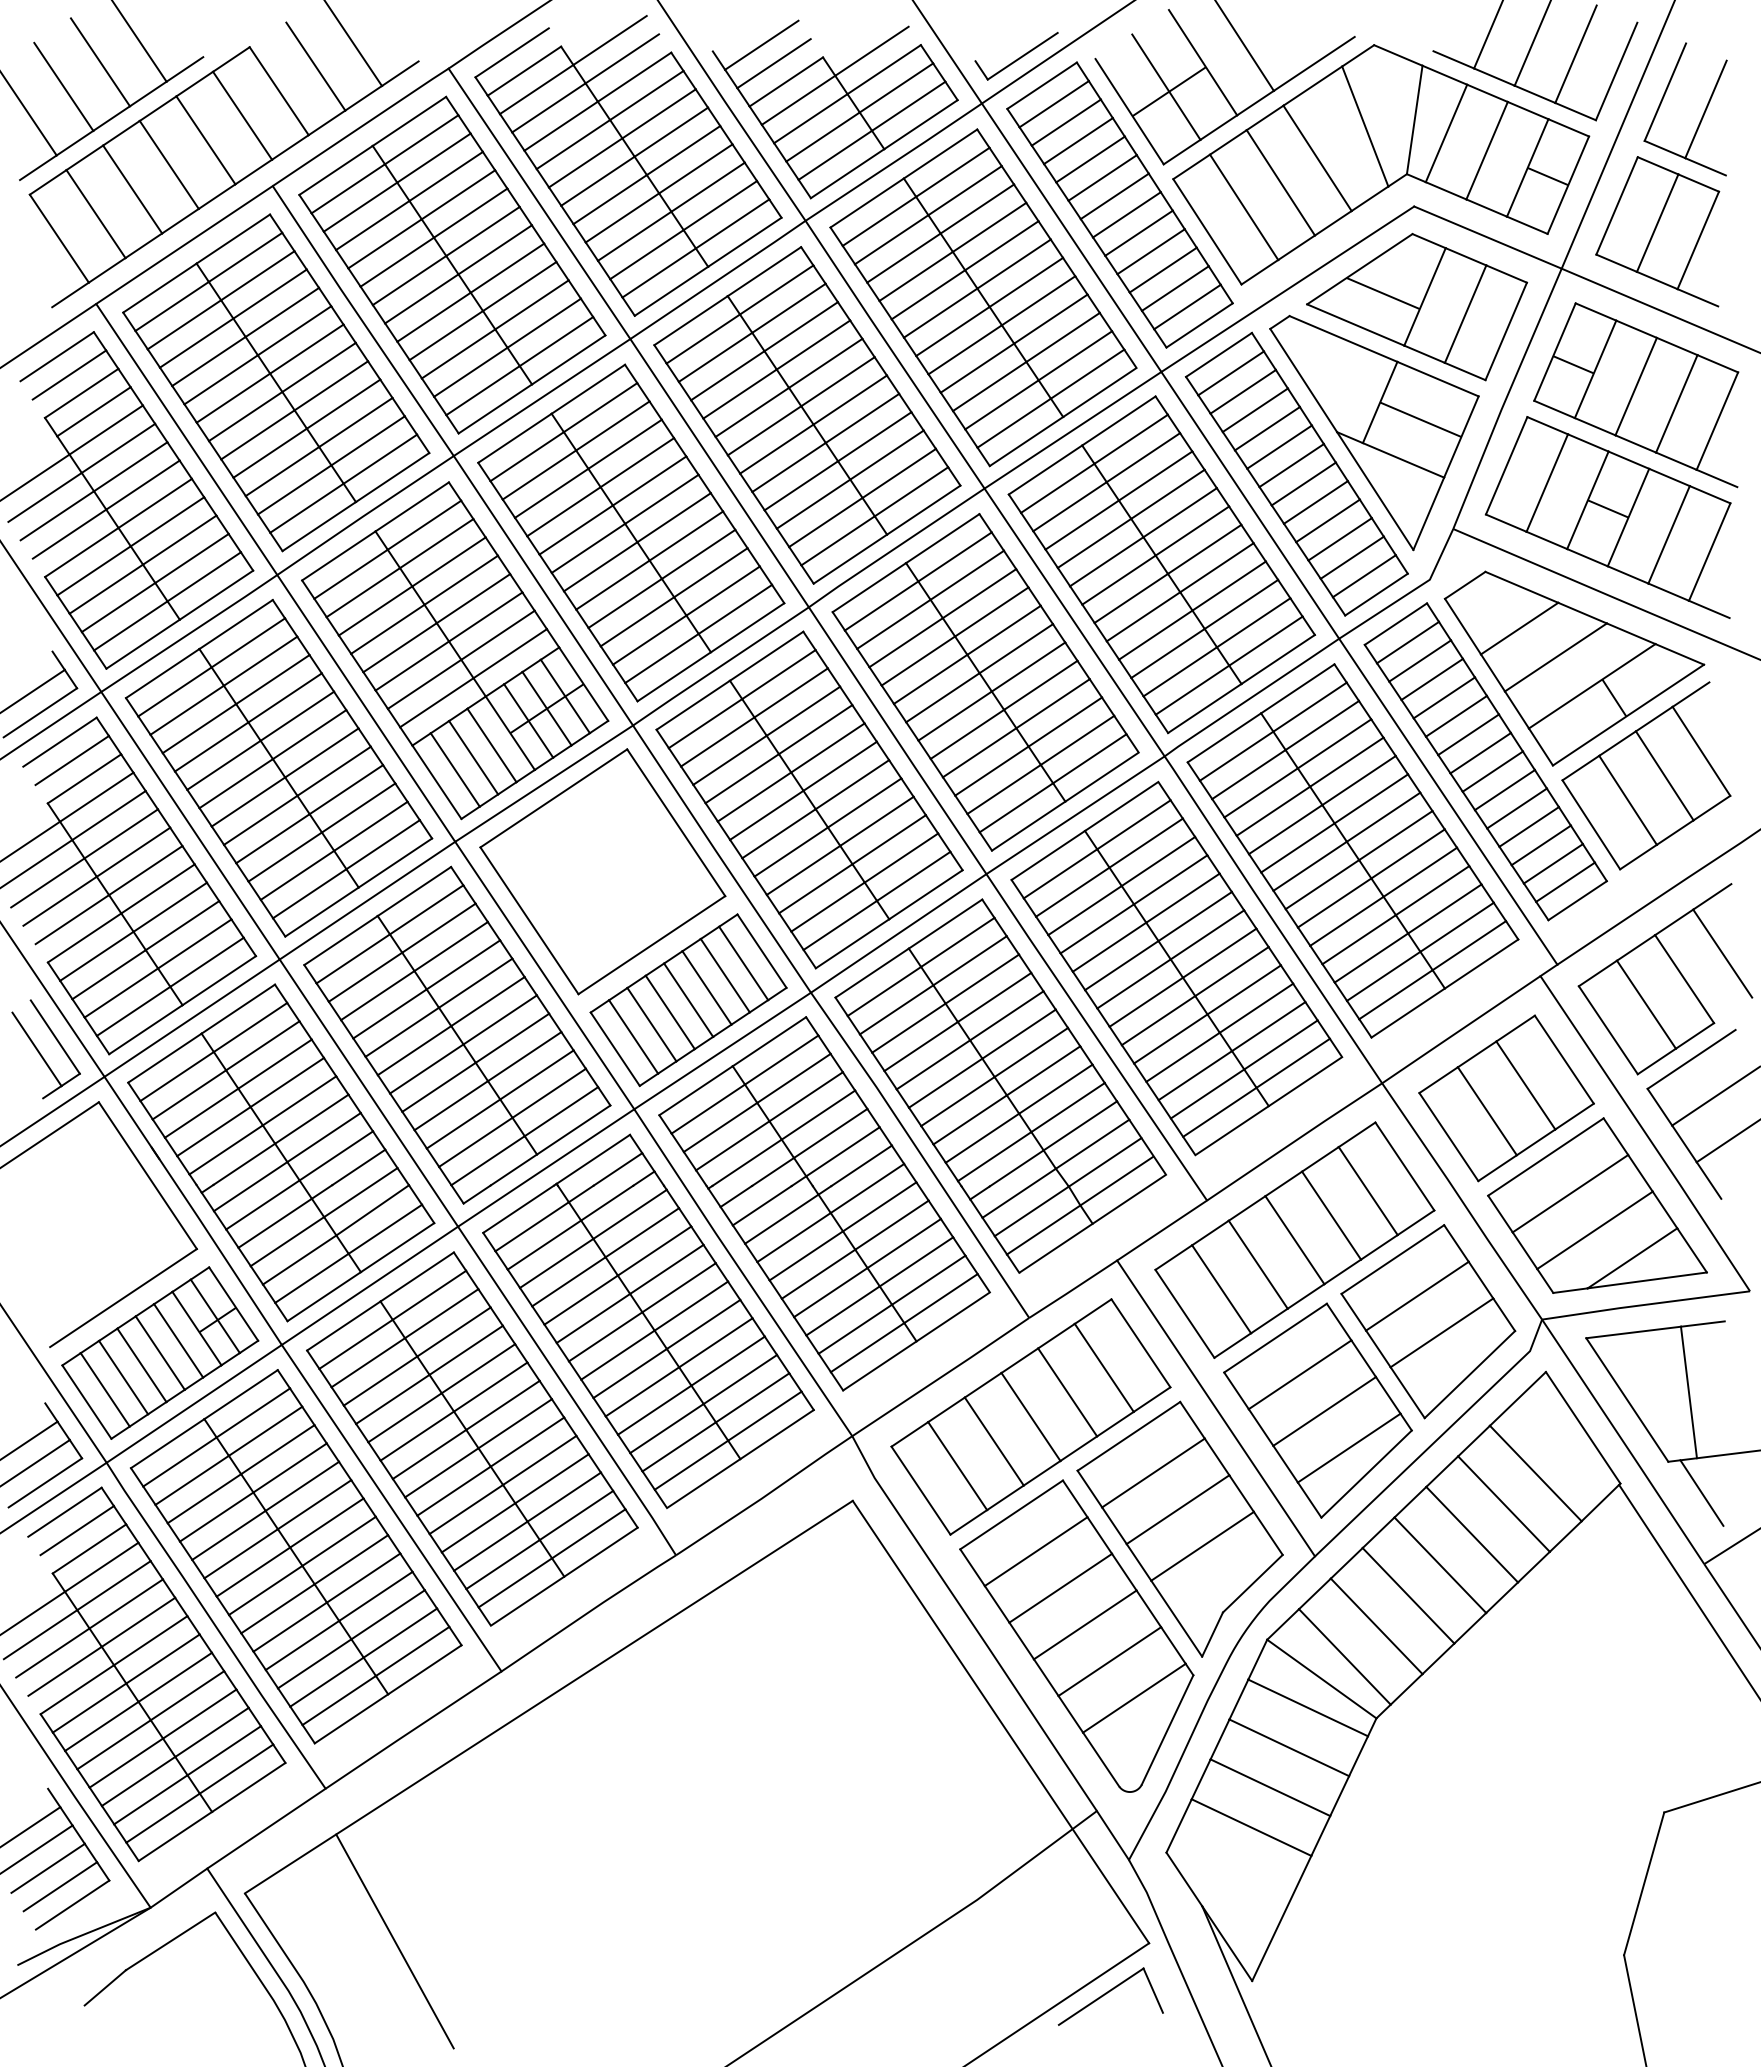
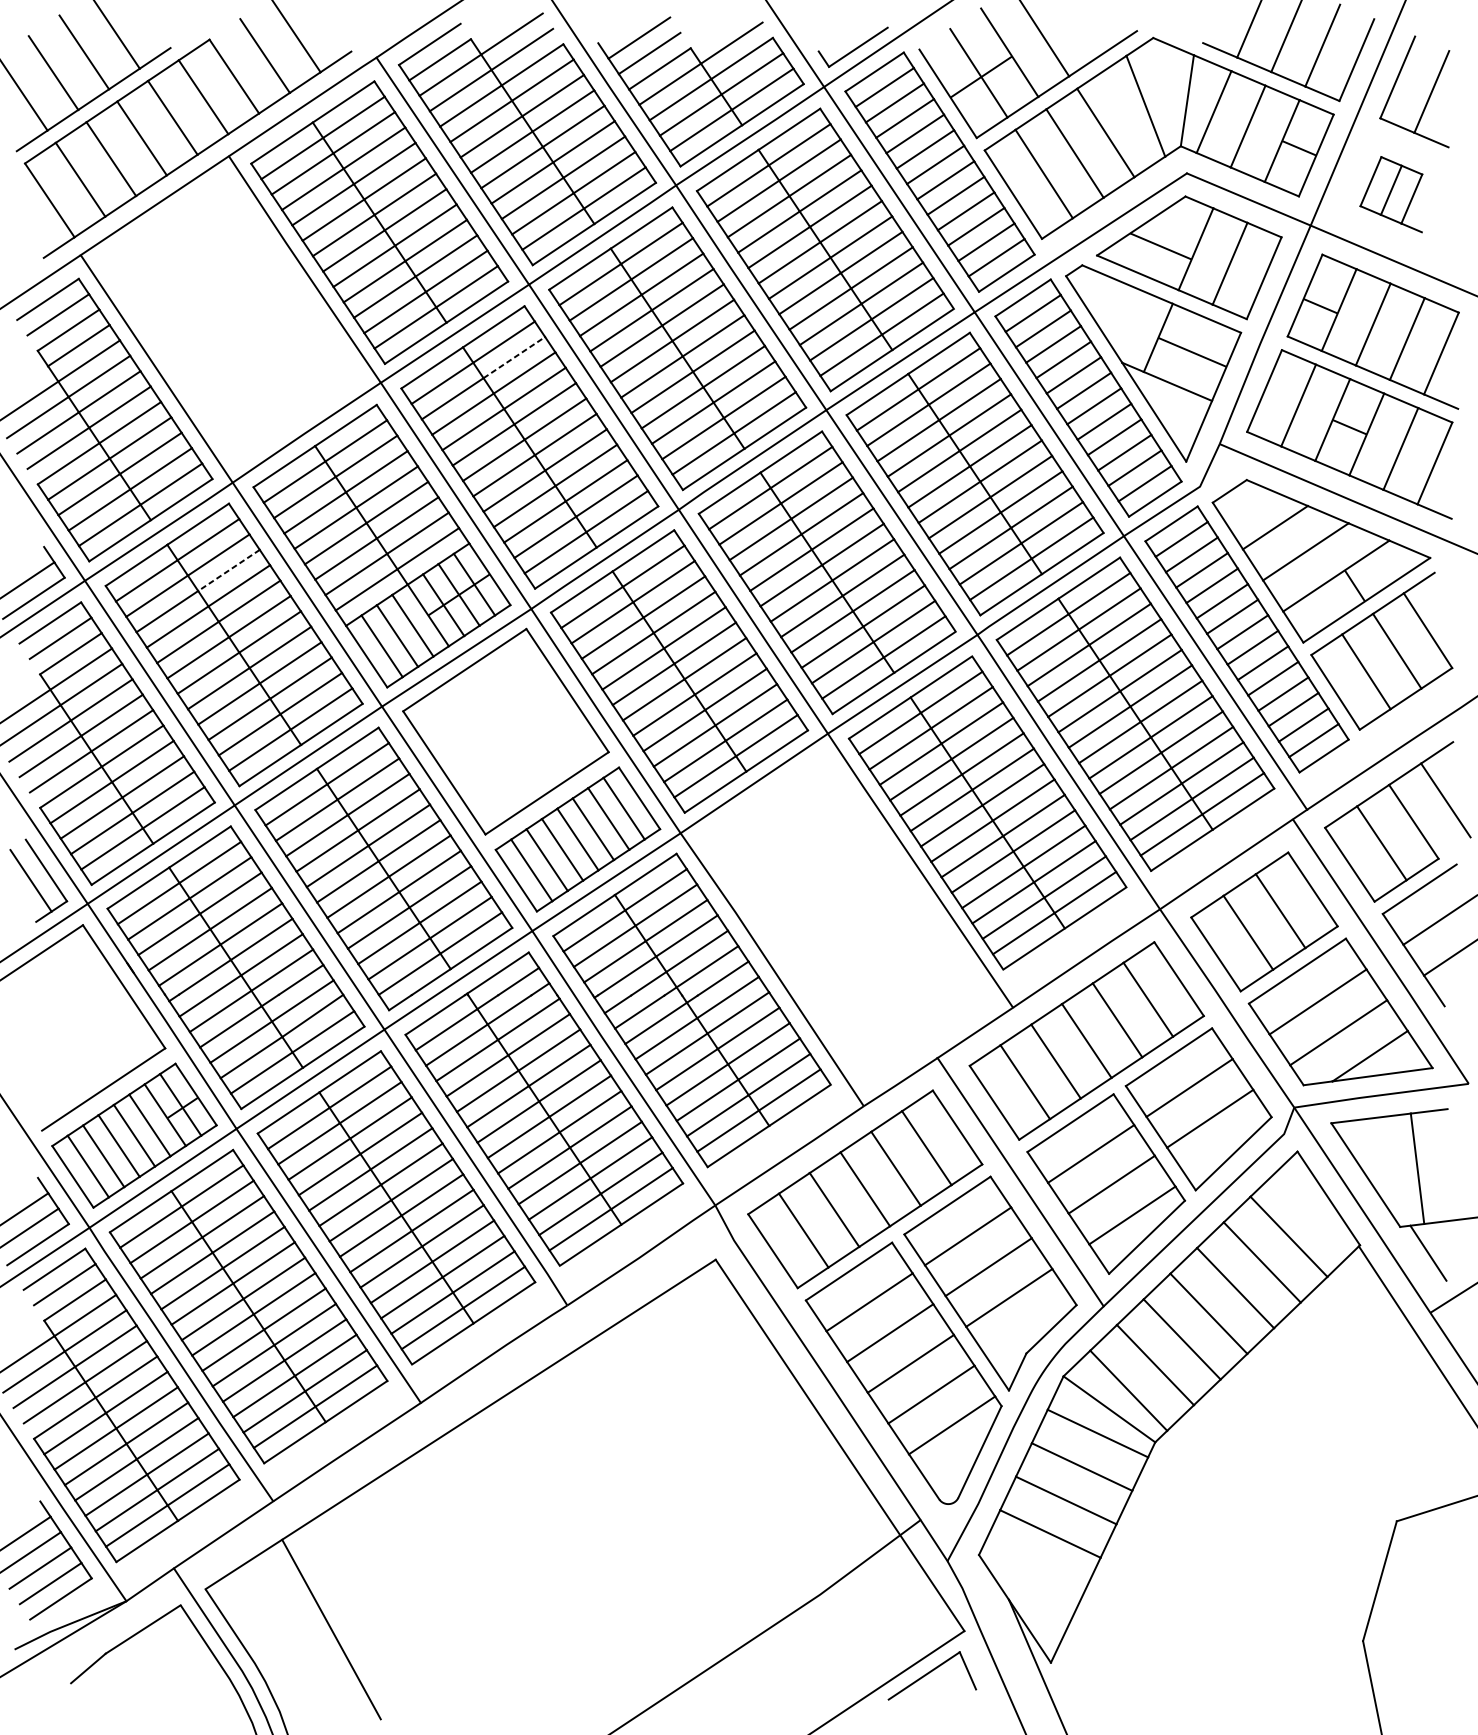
part: (1657, 231) -> (1391, 194), size x0.6
part: (276, 382) -> (232, 321), removed
line: (613, 425) -> (514, 357), solid -> dashed
line: (272, 679) -> (228, 570), solid -> dashed
part: (1000, 1085) -> (839, 911), removed

